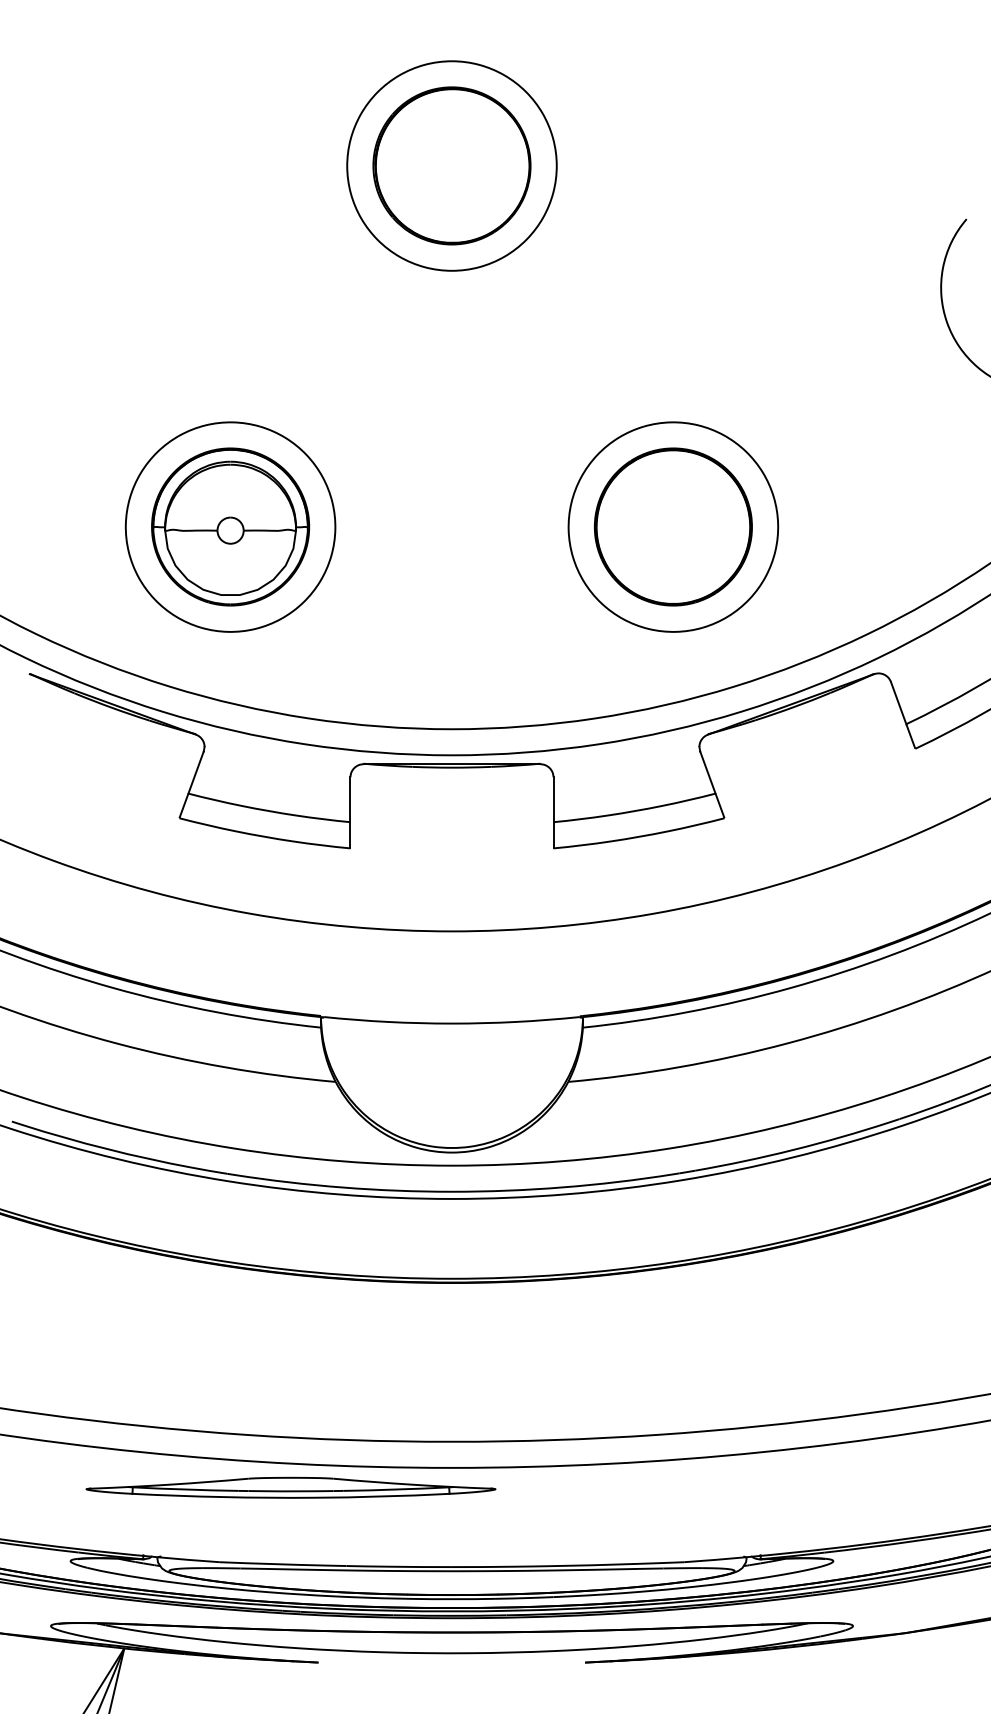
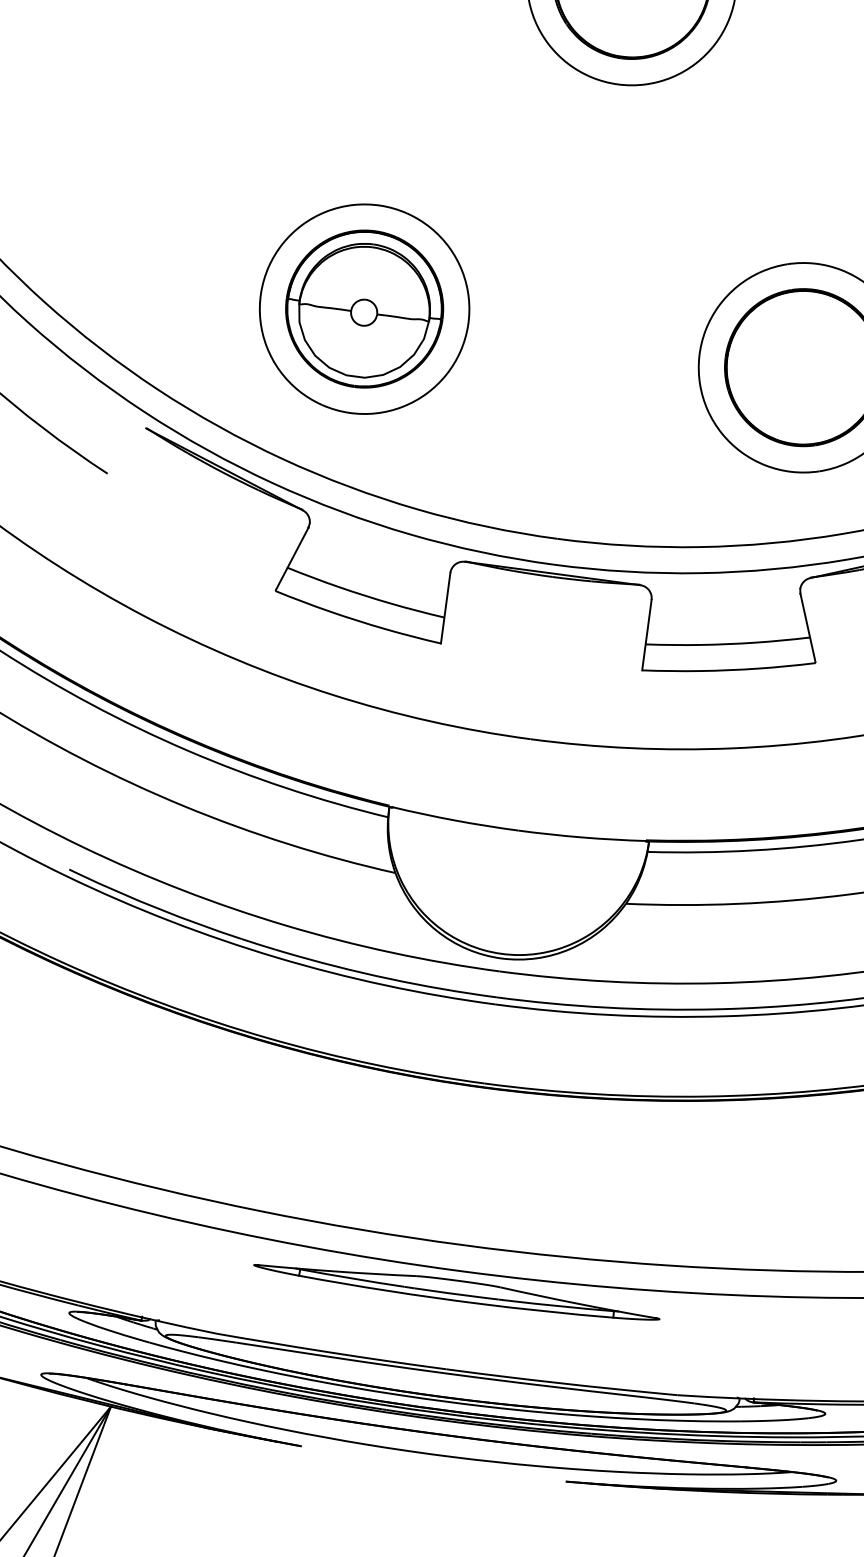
part: (290, 1487) -> (456, 1290), moved

